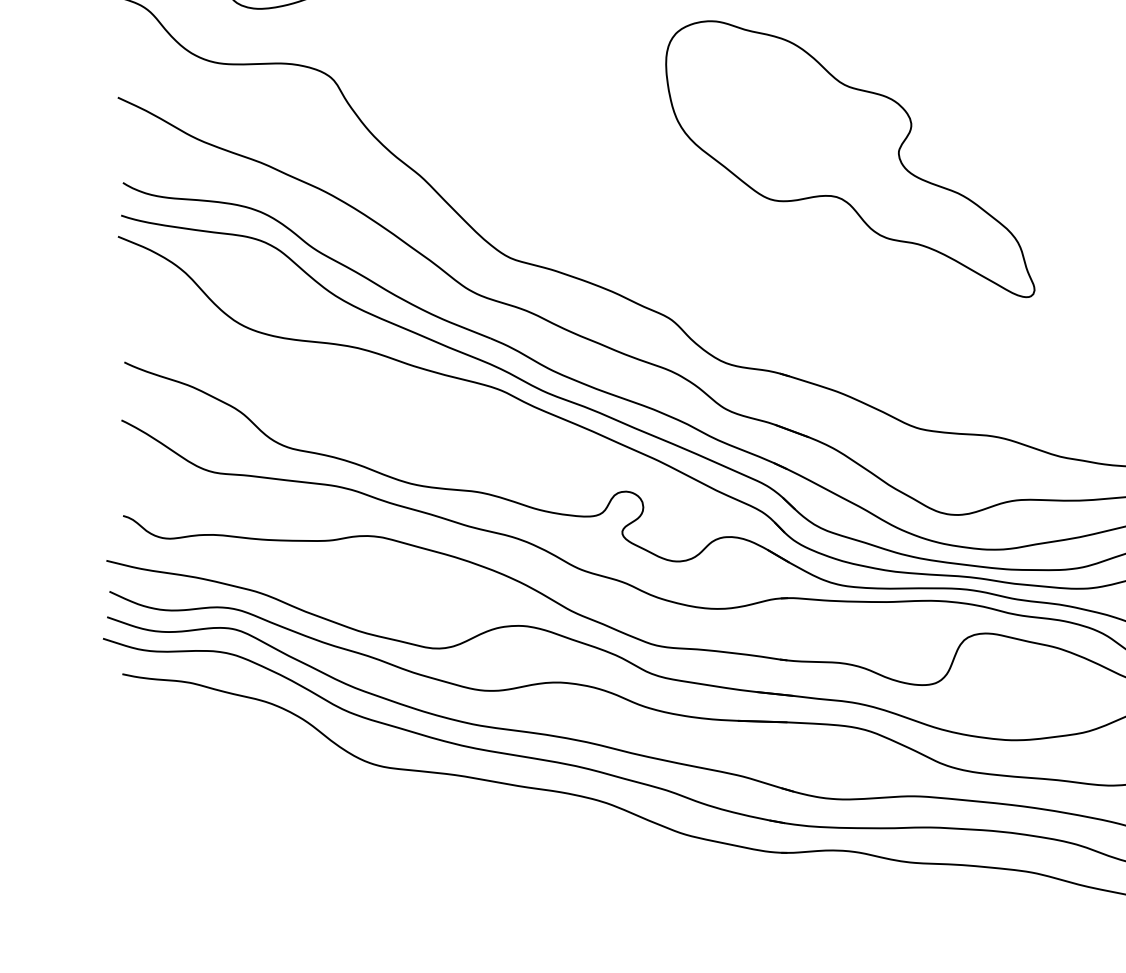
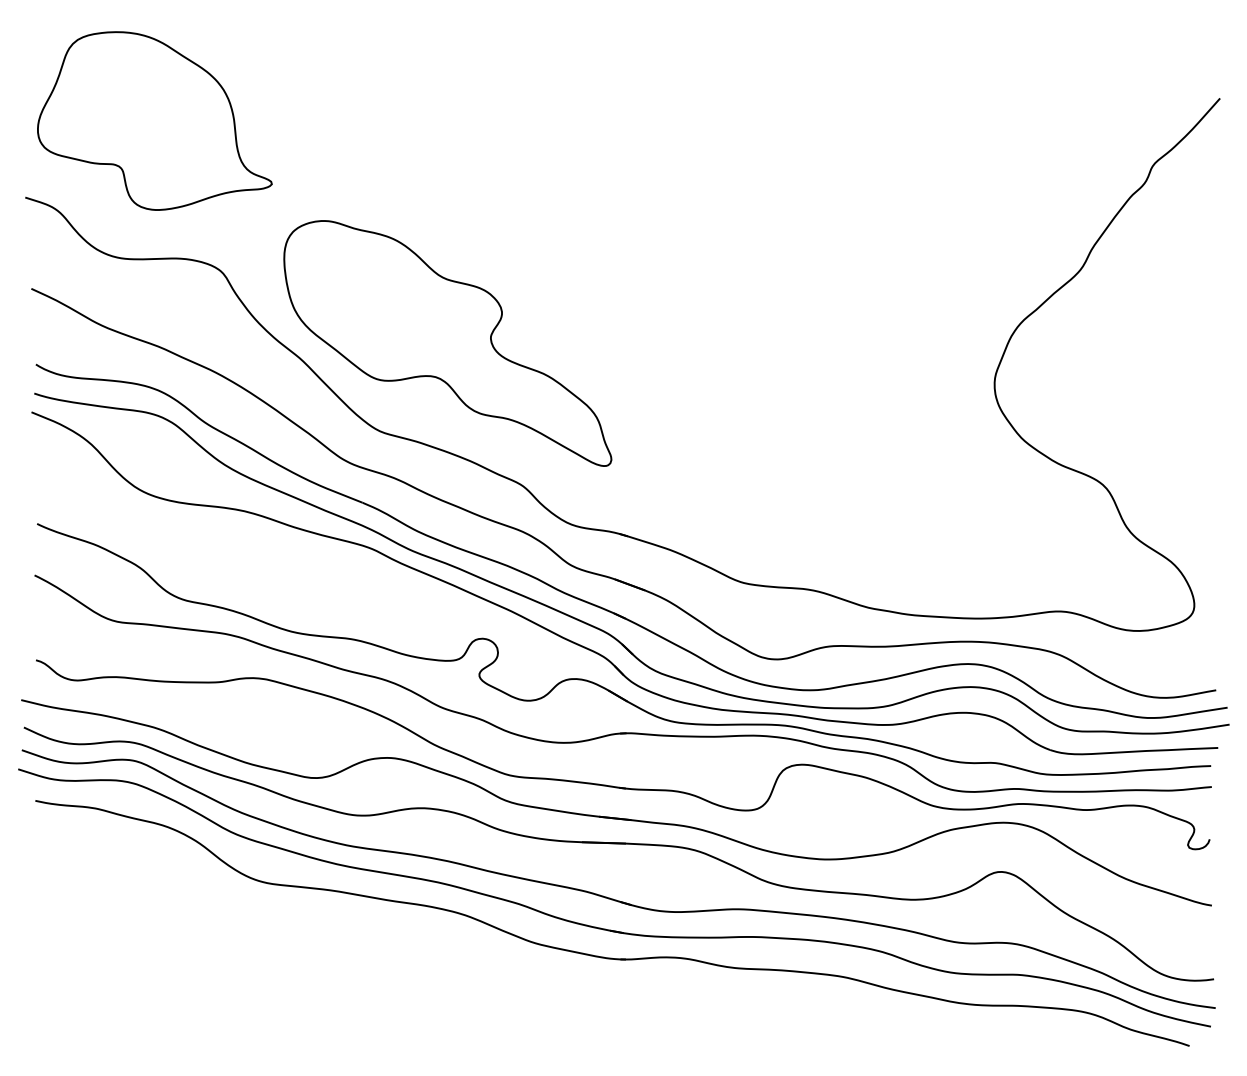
part: (849, 159) -> (447, 343), moved

